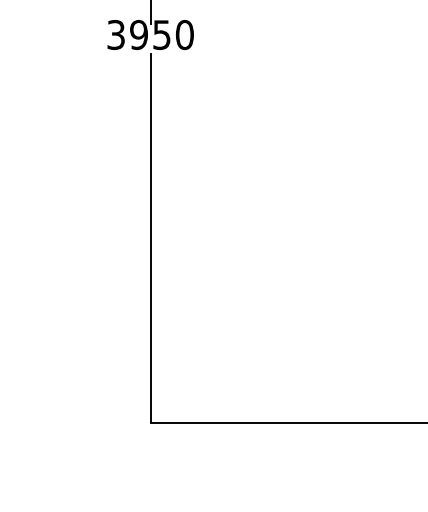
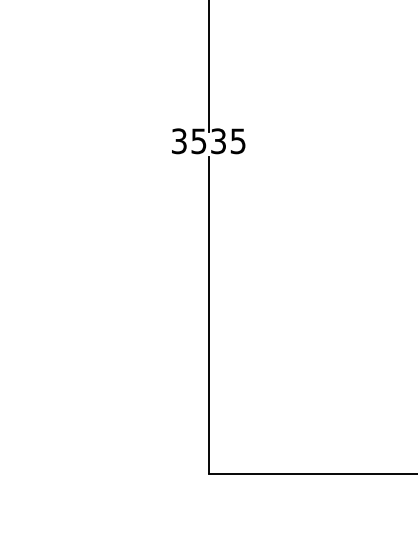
text: (161, 35) -> (218, 141), 3950 -> 3535

